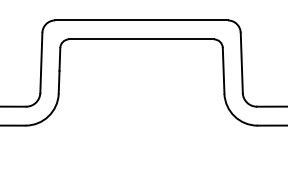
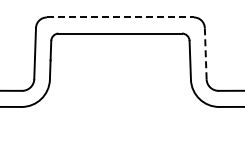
line: (141, 20) -> (120, 17), solid -> dashed
line: (241, 62) -> (205, 53), solid -> dashed

